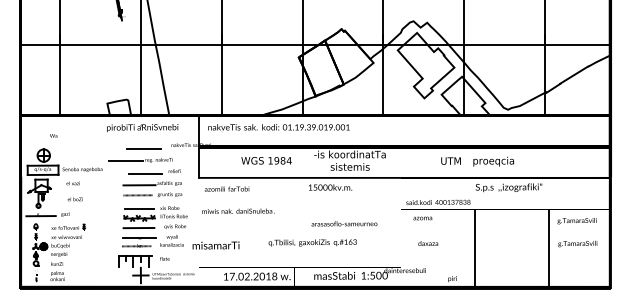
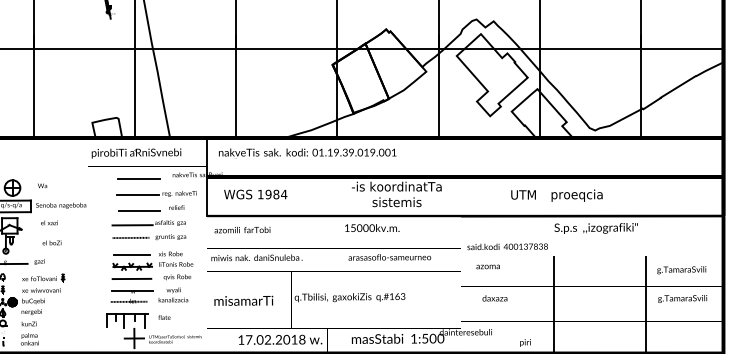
text: (53, 135) -> (42, 185), moved
part: (140, 160) -> (156, 194), moved
text: (266, 160) -> (255, 194), moved
text: (344, 223) -> (389, 256), moved
text: (215, 245) -> (243, 300), moved

